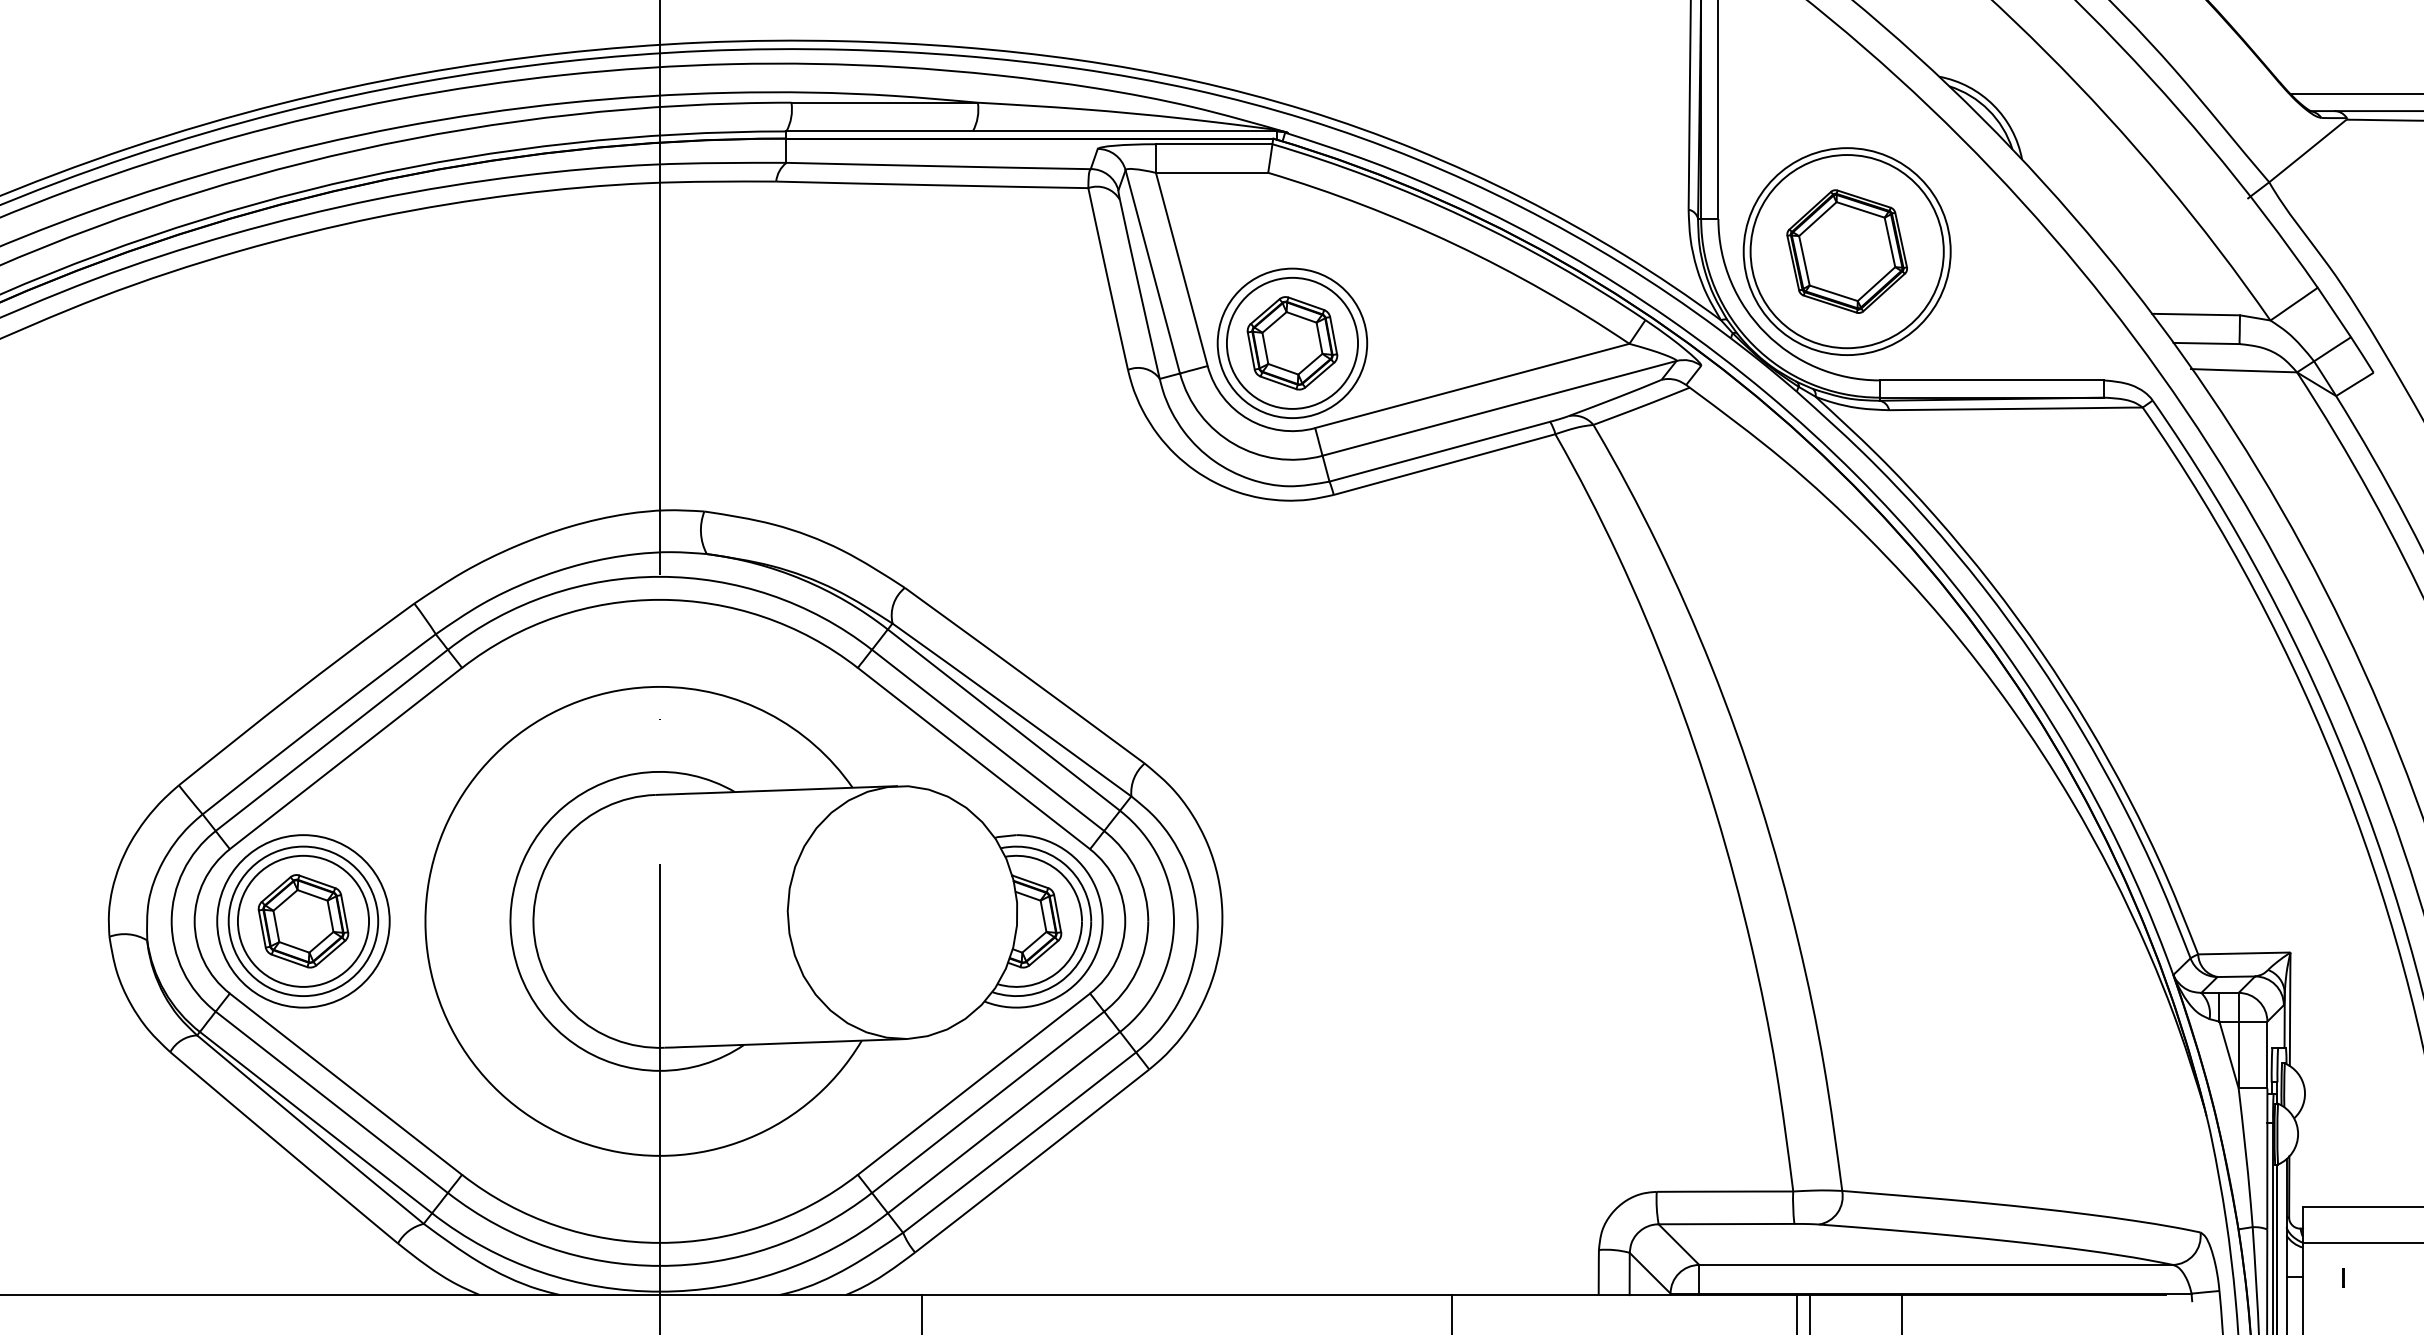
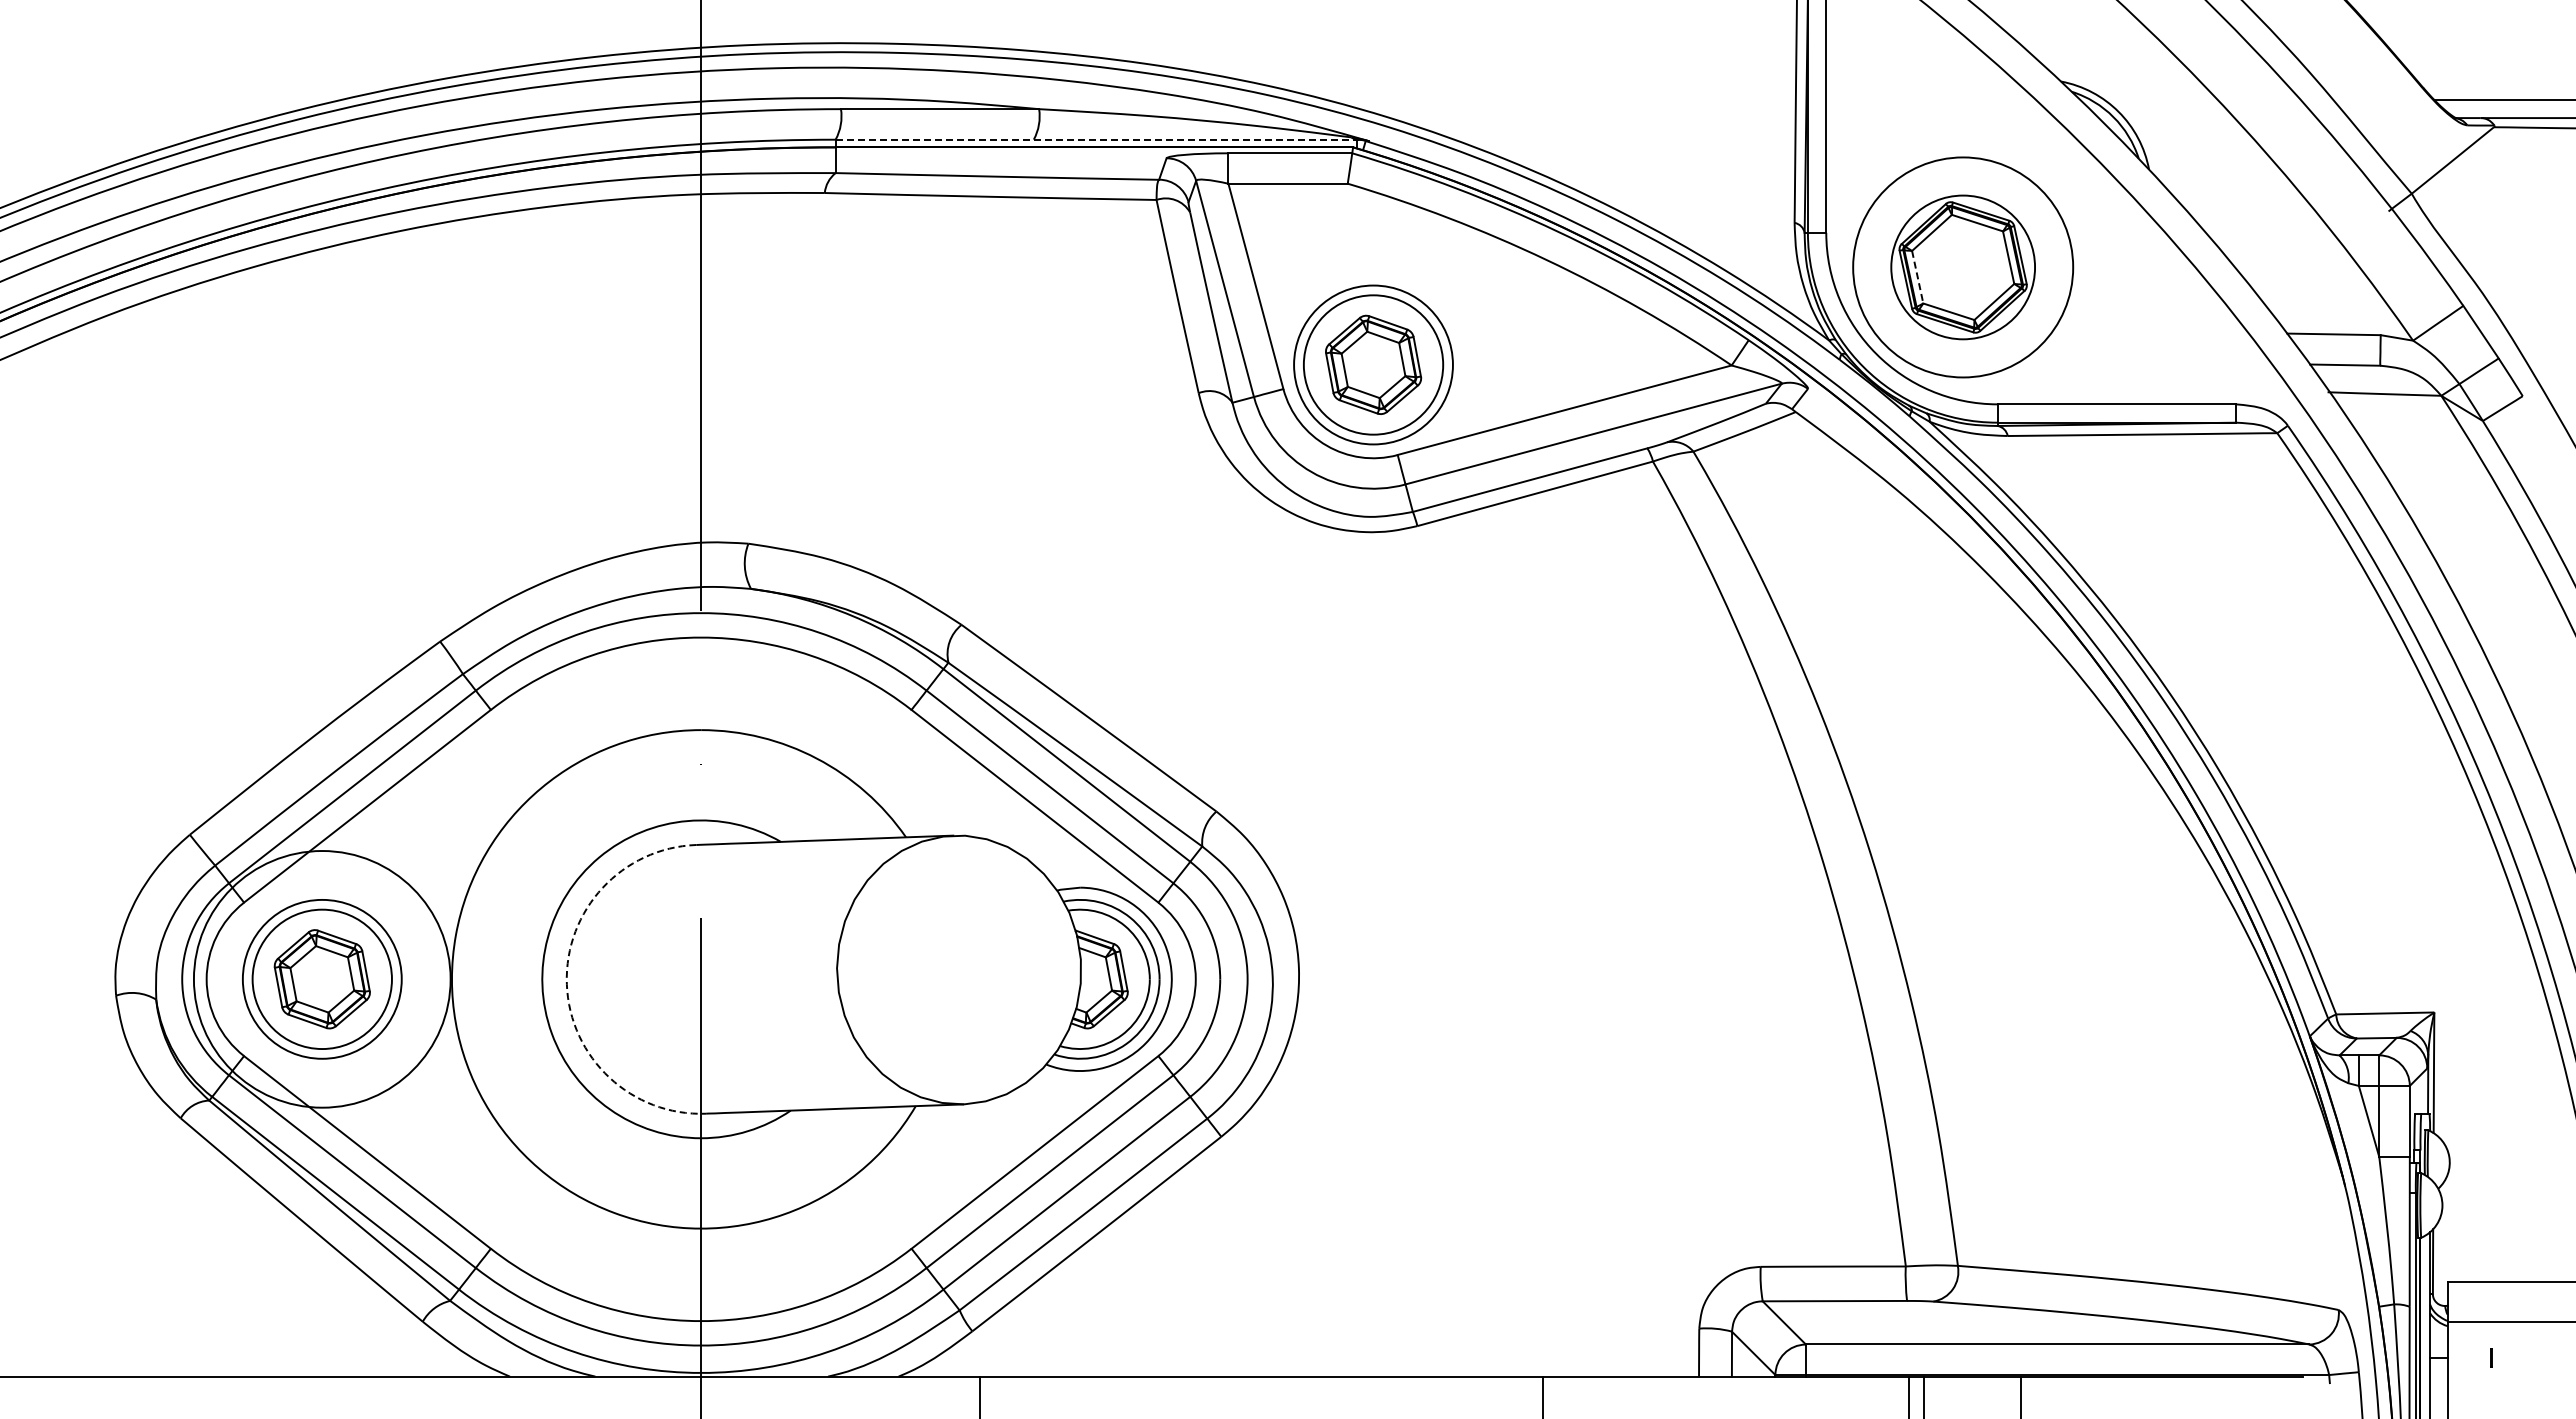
line: (1031, 131) -> (1096, 139), solid -> dashed
circle: (1846, 251) -> (1962, 267), size x0.7
line: (1804, 261) -> (1917, 277), solid -> dashed
circle: (302, 921) -> (321, 979), size x1.4
arc: (533, 926) -> (566, 984), solid -> dashed

